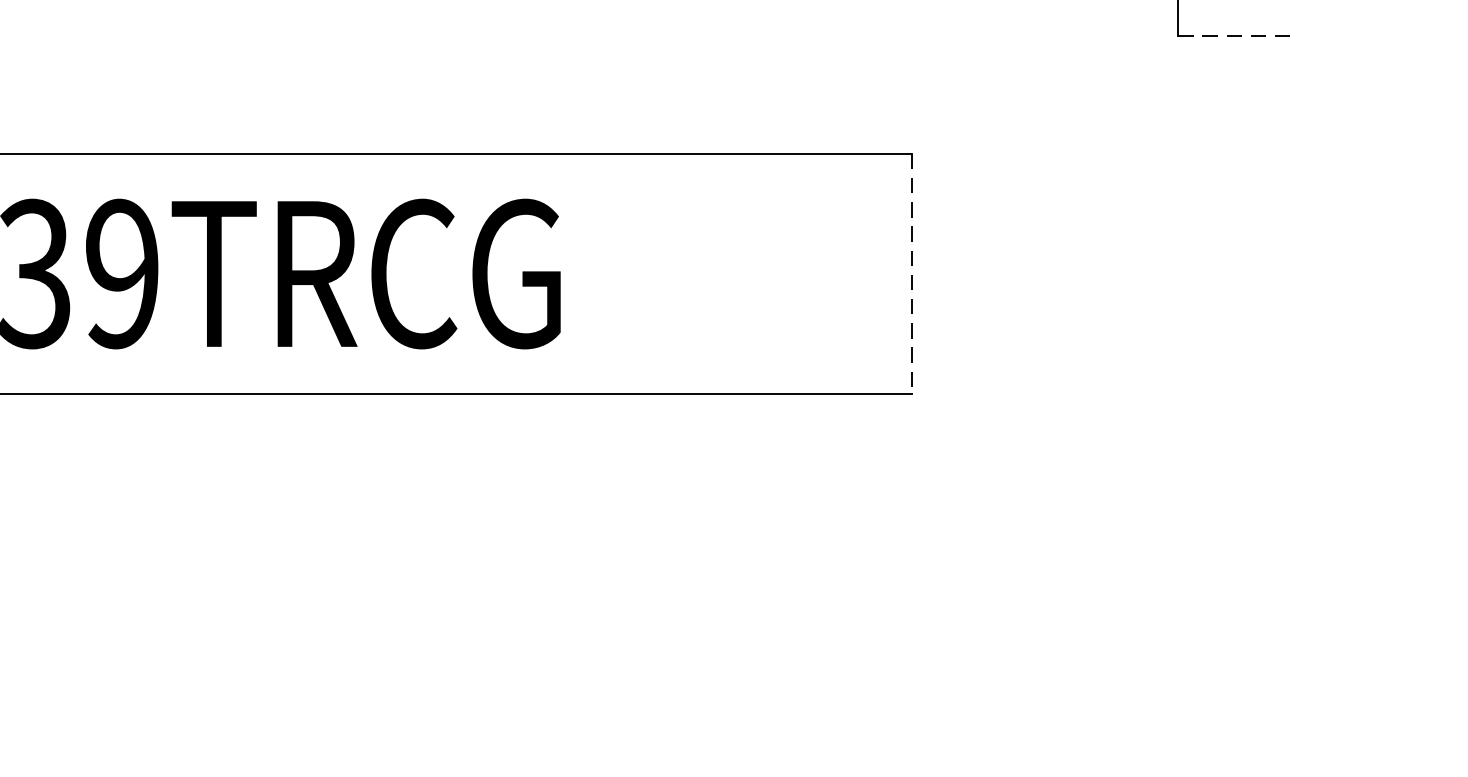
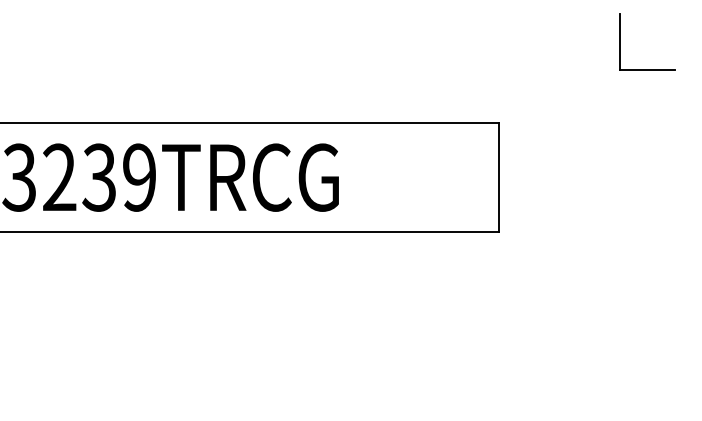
line: (1239, 36) -> (647, 69), dashed -> solid
line: (911, 273) -> (498, 177), dashed -> solid

